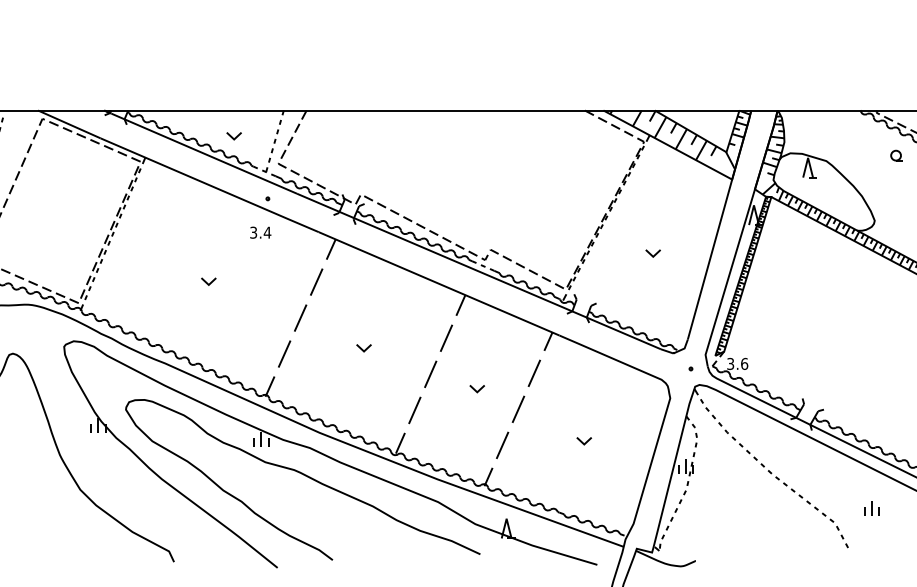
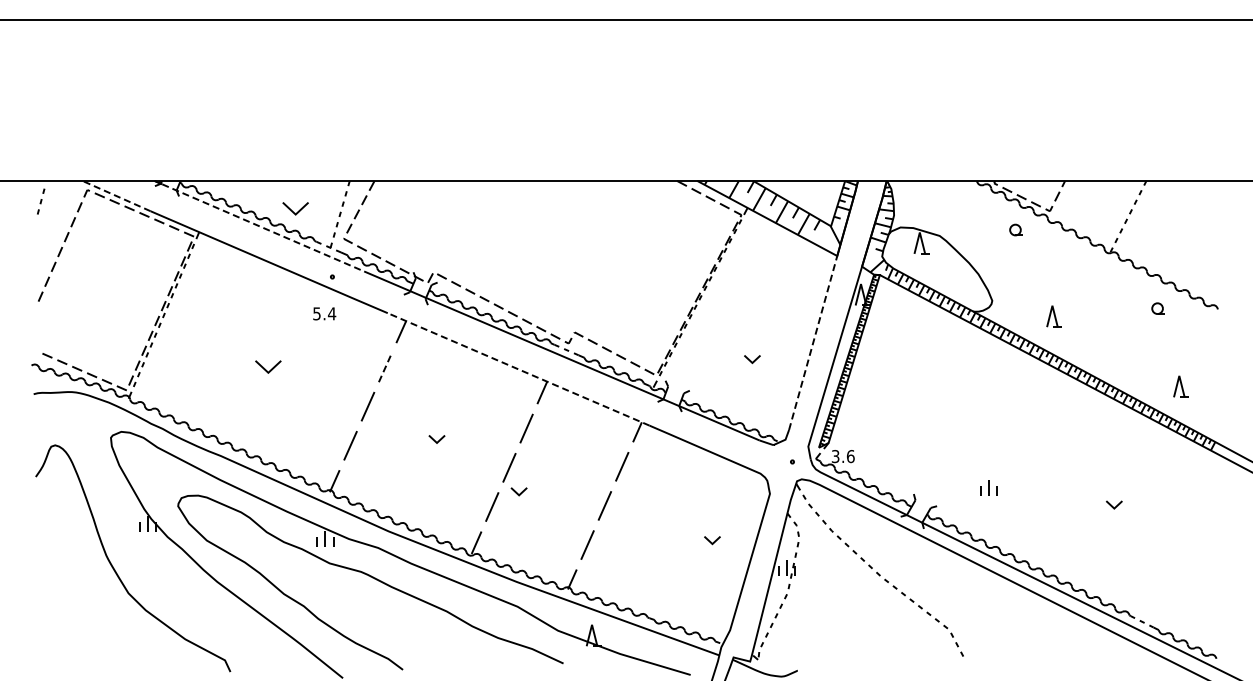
line: (69, 123) -> (116, 195), solid -> dashed
part: (233, 135) -> (295, 208), size x1.6
line: (203, 153) -> (262, 227), solid -> dashed
text: (253, 232) -> (316, 313), 3.4 -> 5.4
part: (653, 253) -> (752, 359), moved
line: (710, 259) -> (813, 342), solid -> dashed
part: (208, 281) -> (267, 366), size x1.6
line: (316, 282) -> (385, 367), solid -> dashed
line: (439, 283) -> (518, 369), solid -> dashed
part: (476, 388) -> (518, 491), moved
part: (584, 441) -> (712, 540), moved
part: (871, 508) -> (988, 487), moved

